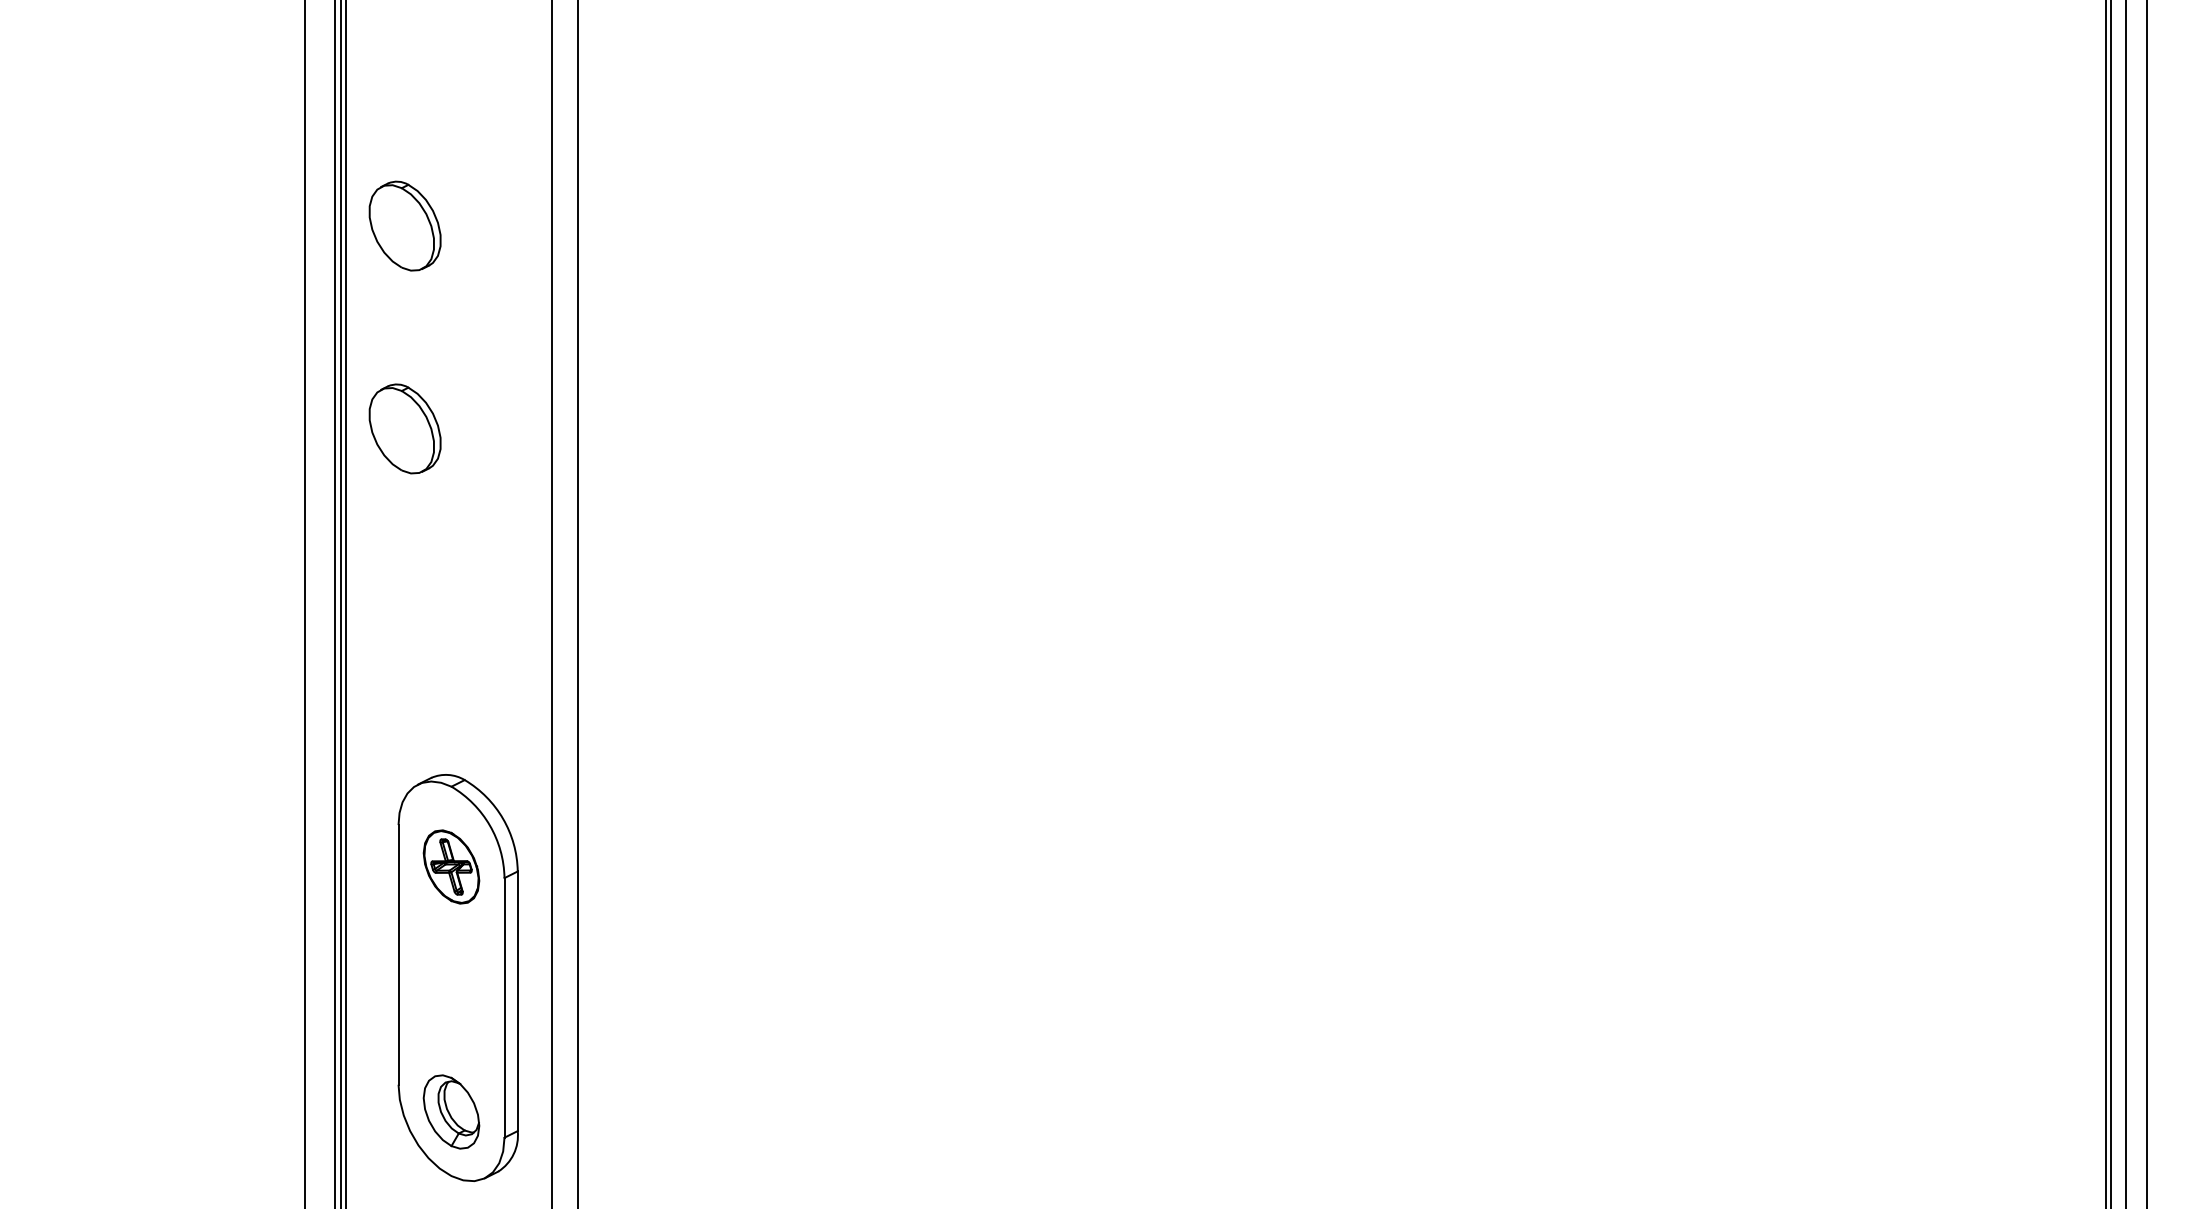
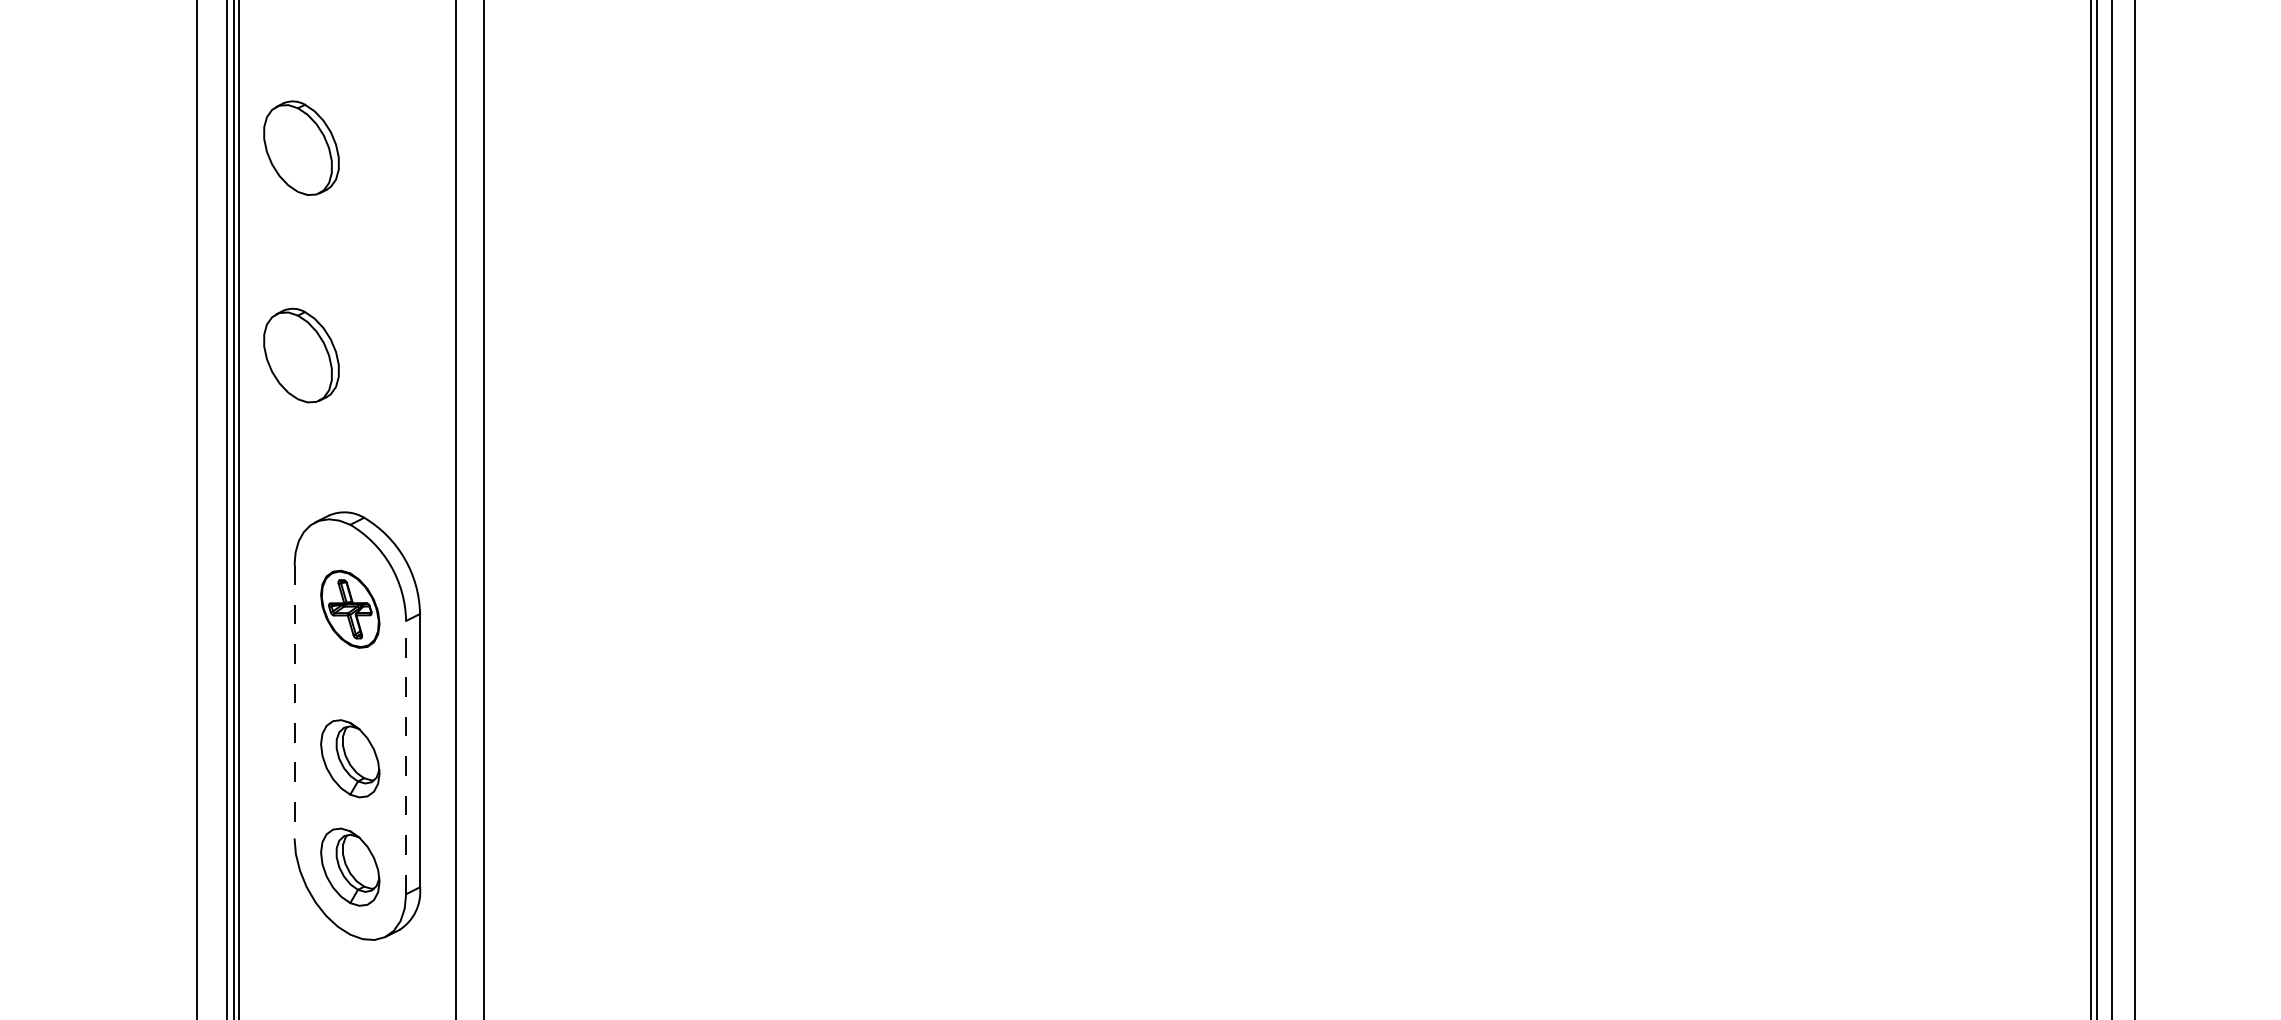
part: (404, 625) -> (300, 355), added
line: (398, 954) -> (294, 701), solid -> dashed
line: (504, 1007) -> (406, 757), solid -> dashed
part: (451, 1008) -> (350, 758), added

